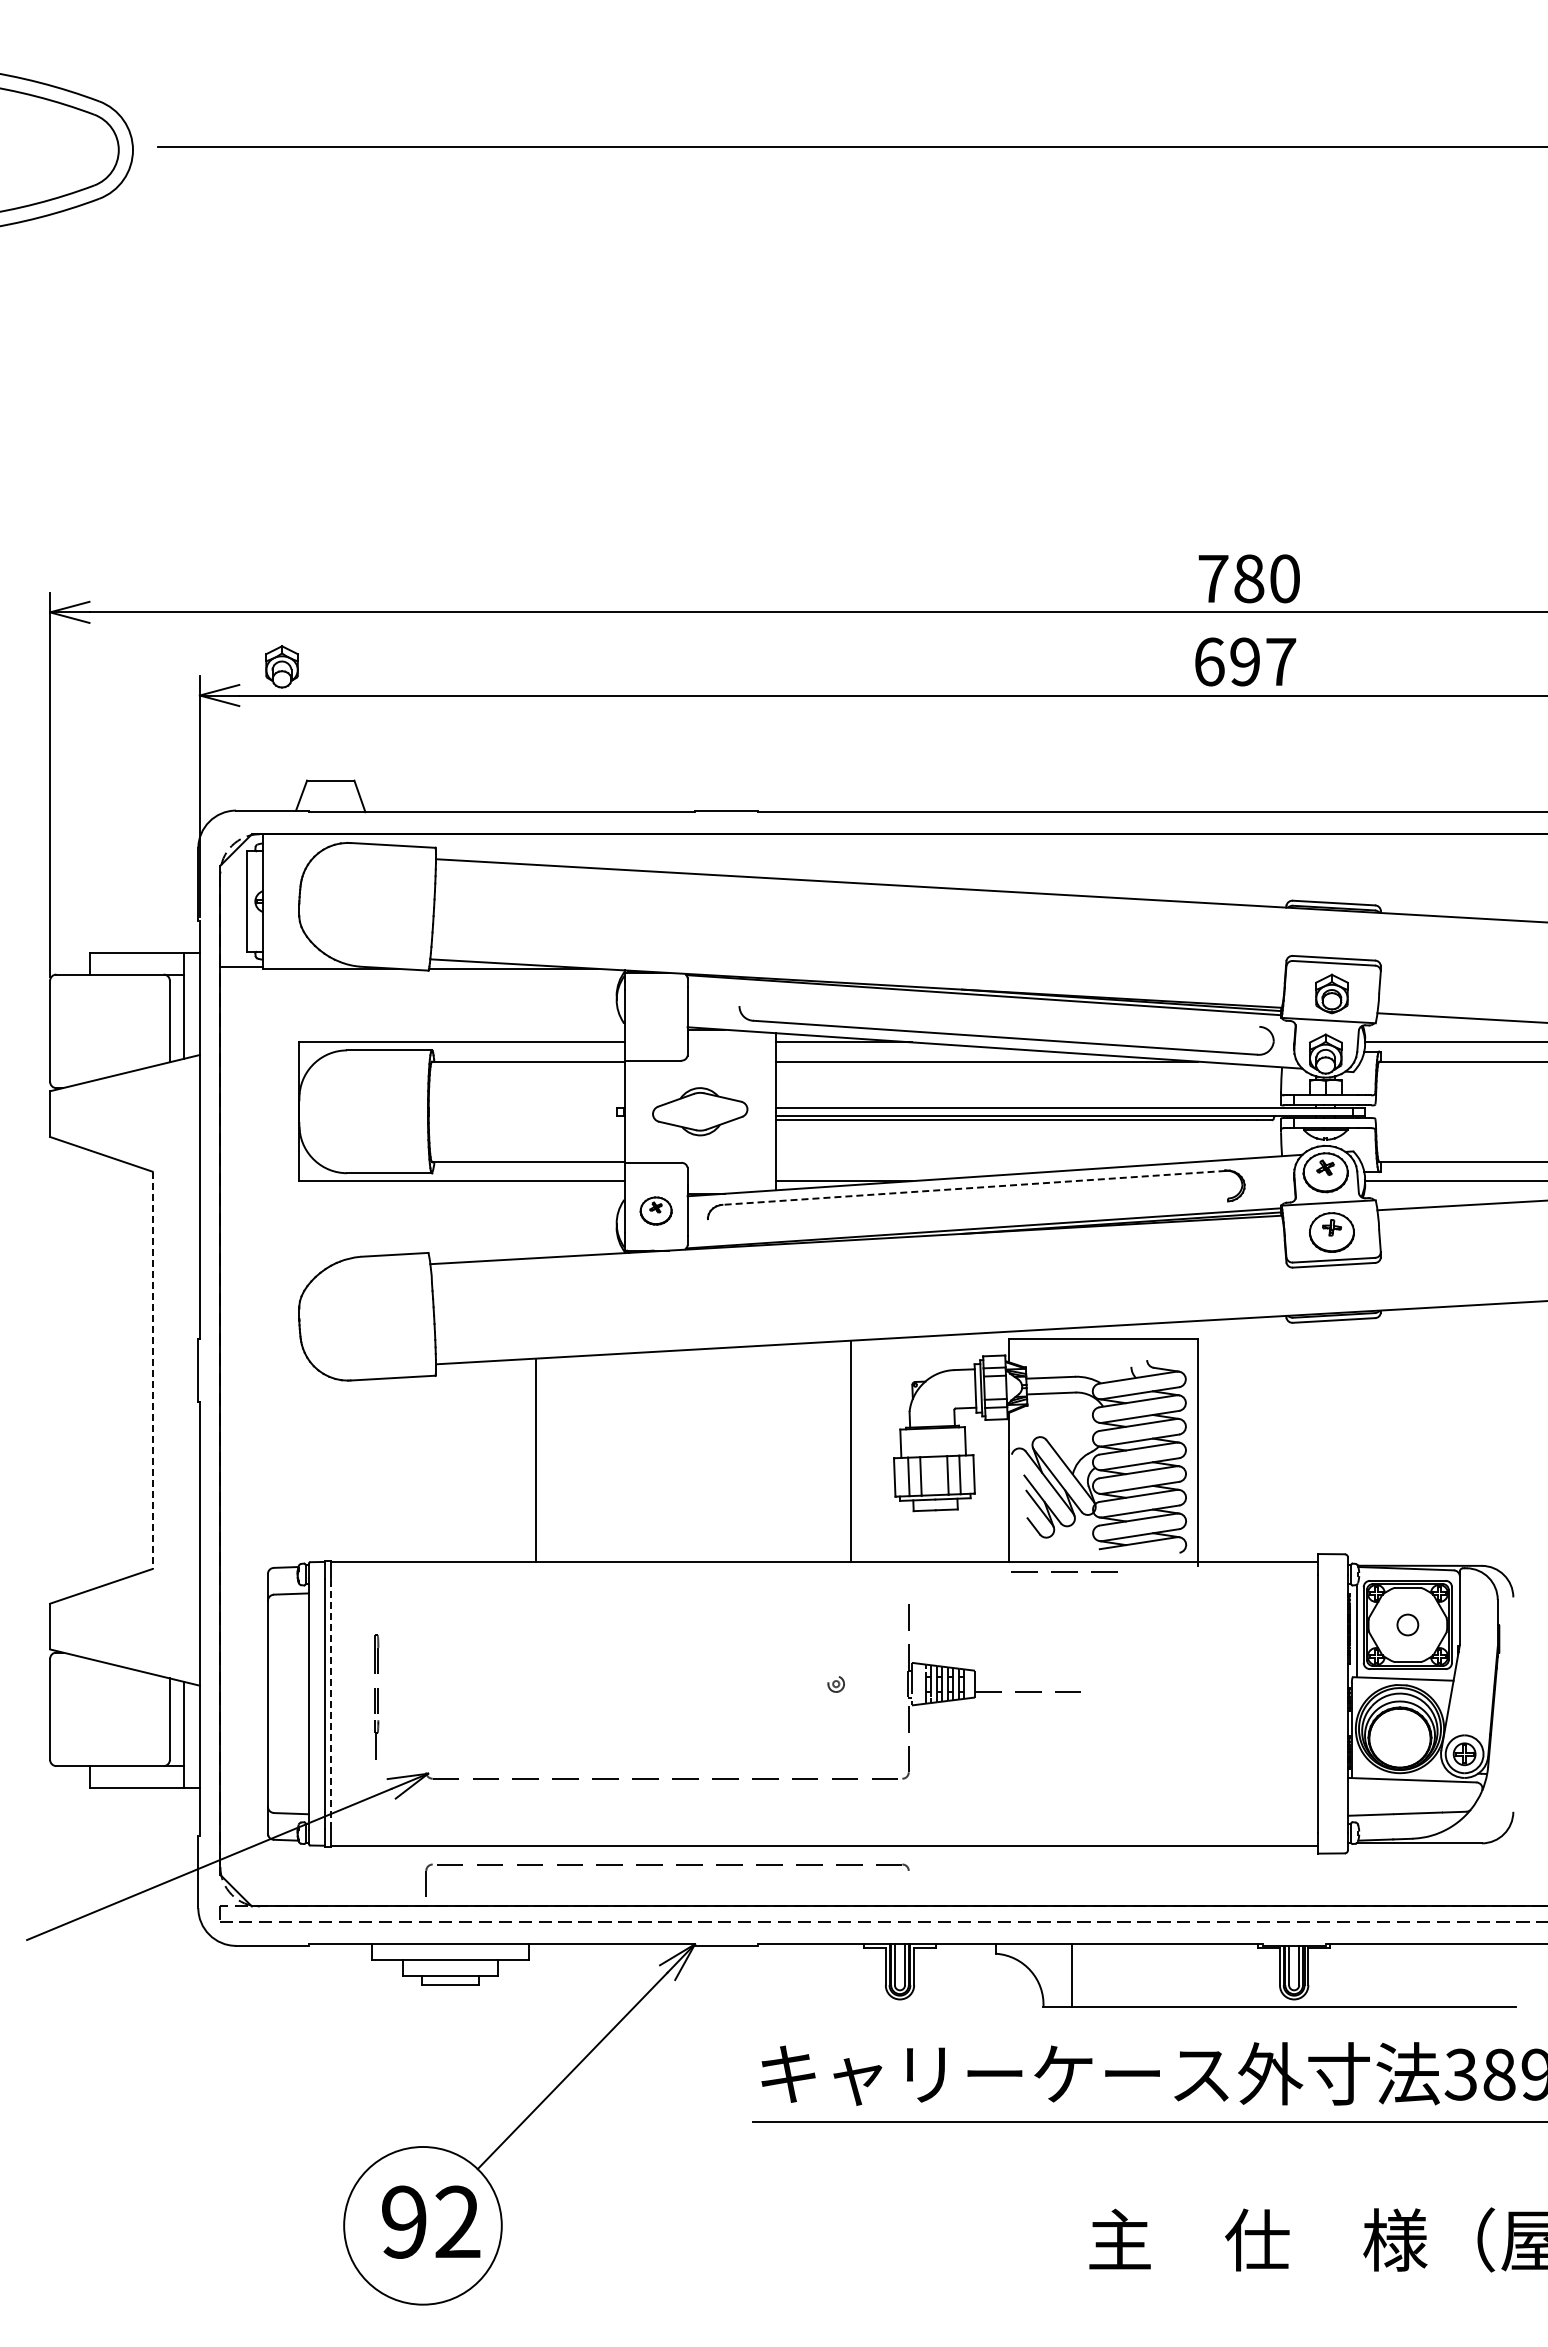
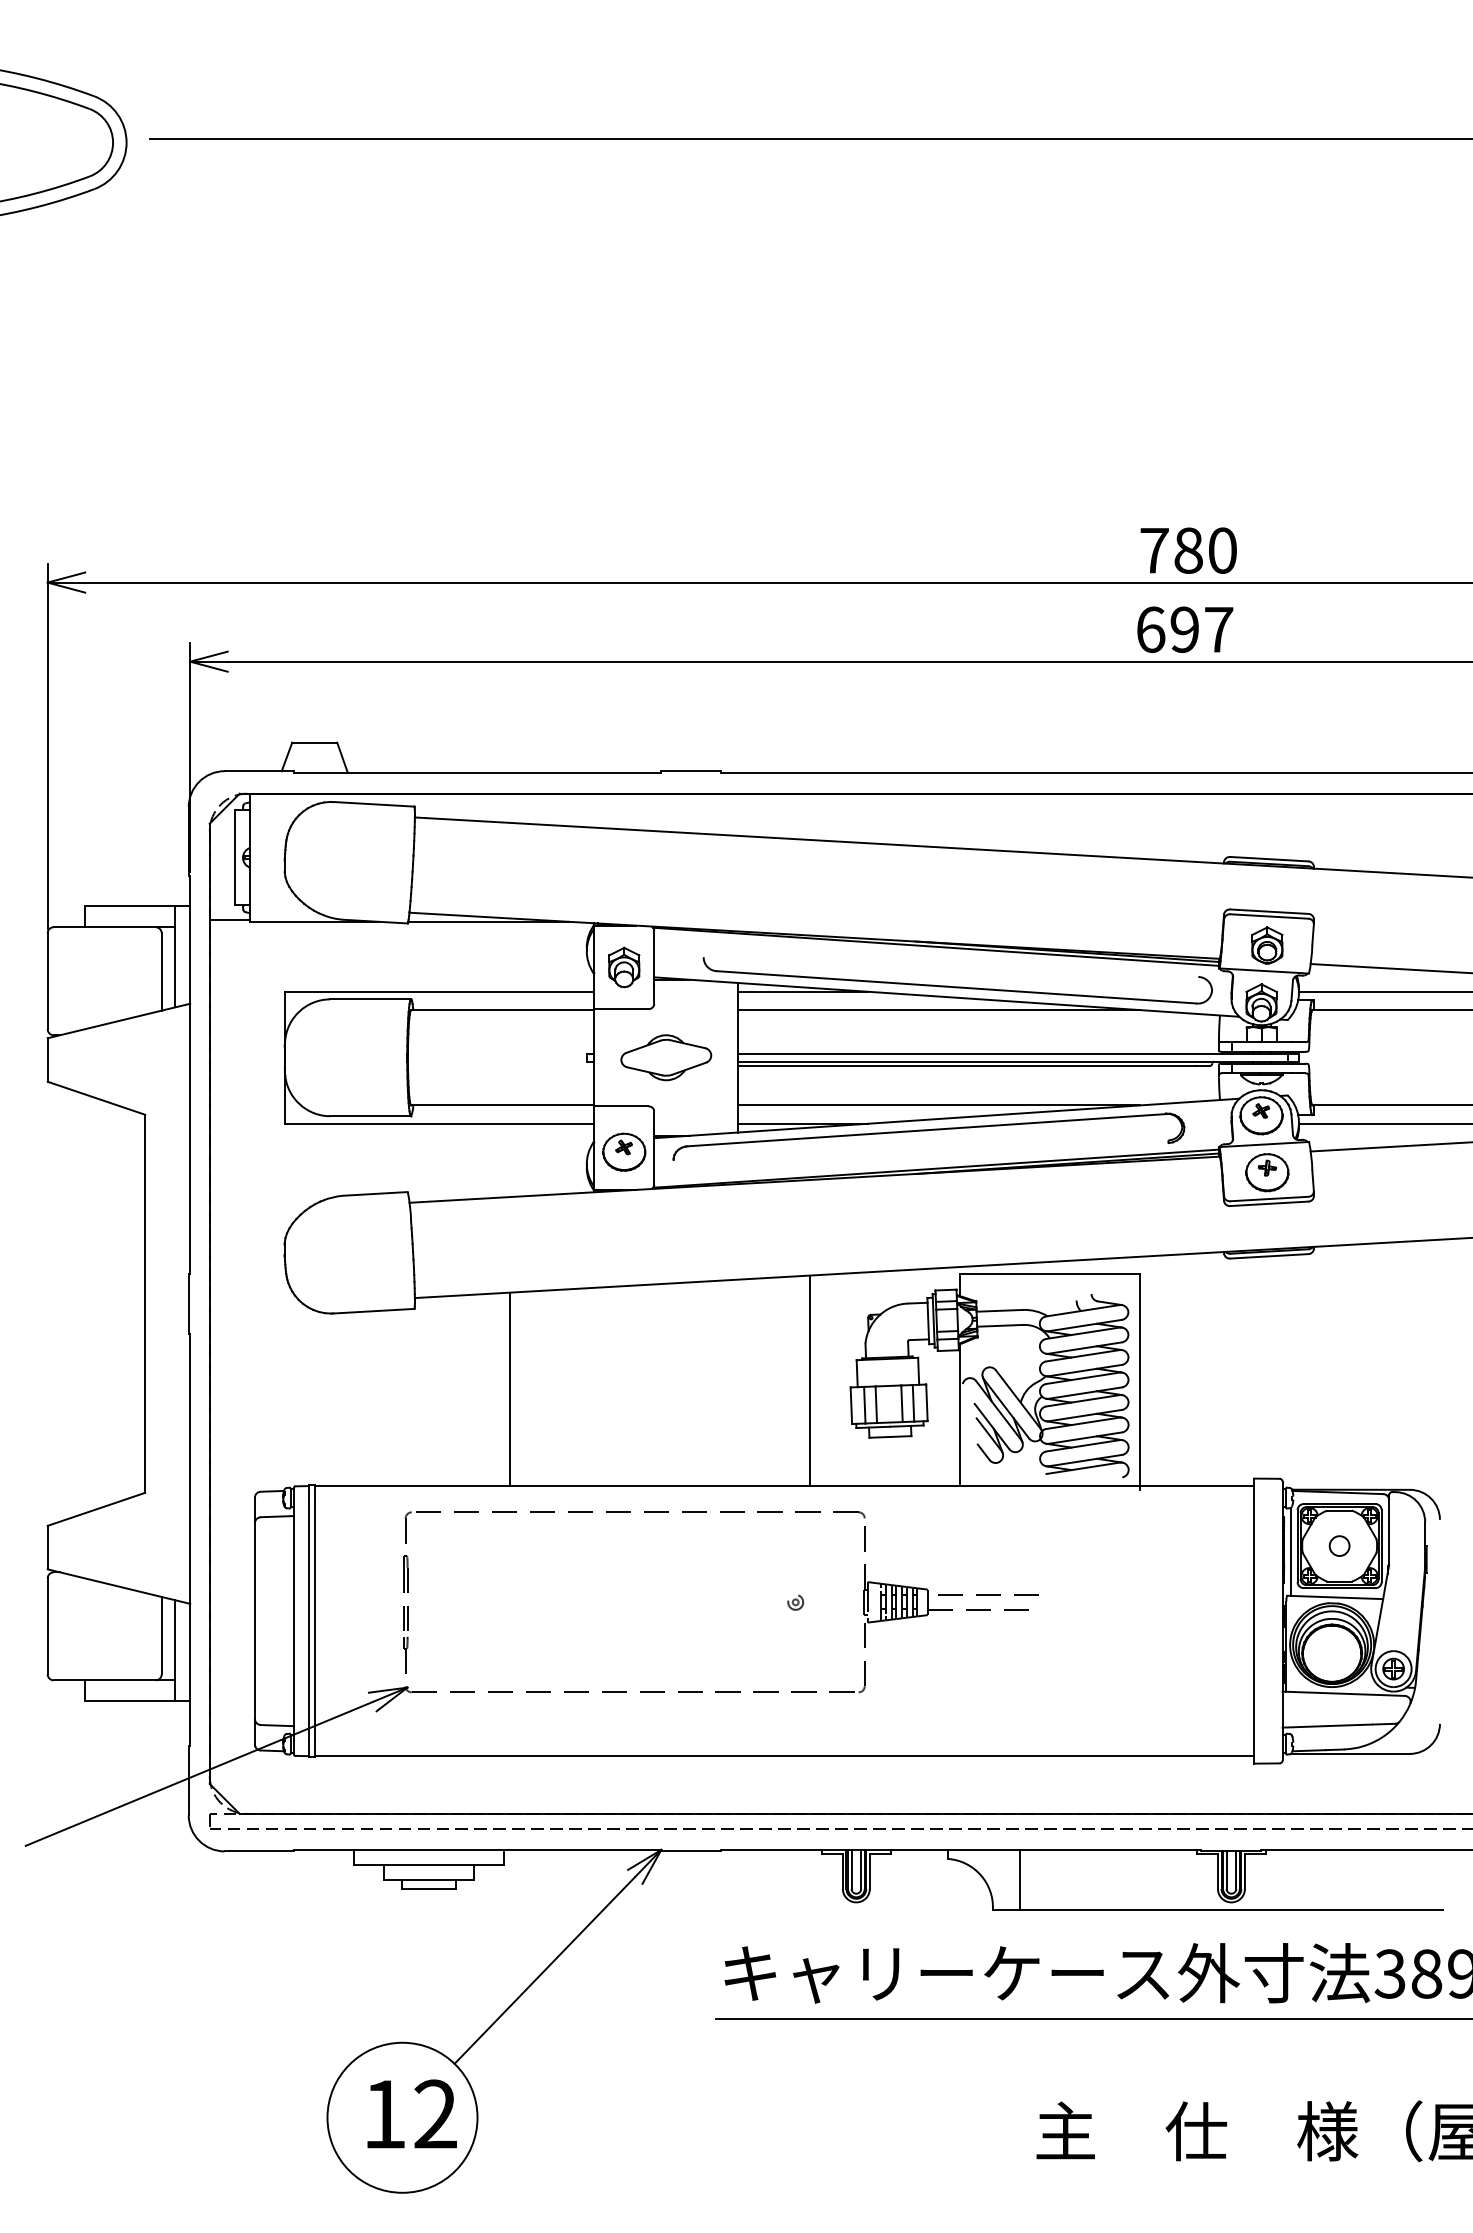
part: (281, 666) -> (623, 967), moved
line: (986, 1161) -> (938, 1105), added
line: (973, 1187) -> (926, 1129), dashed -> solid
part: (656, 1210) -> (624, 1151), size x1.43
line: (152, 1370) -> (145, 1303), dashed -> solid
line: (1064, 1571) -> (988, 1594), moved
part: (376, 1696) -> (405, 1614), moved
line: (330, 1703) -> (314, 1620), dashed -> solid
part: (662, 1865) -> (630, 1513), moved
text: (404, 2221) -> (384, 2113), 92 -> 12

